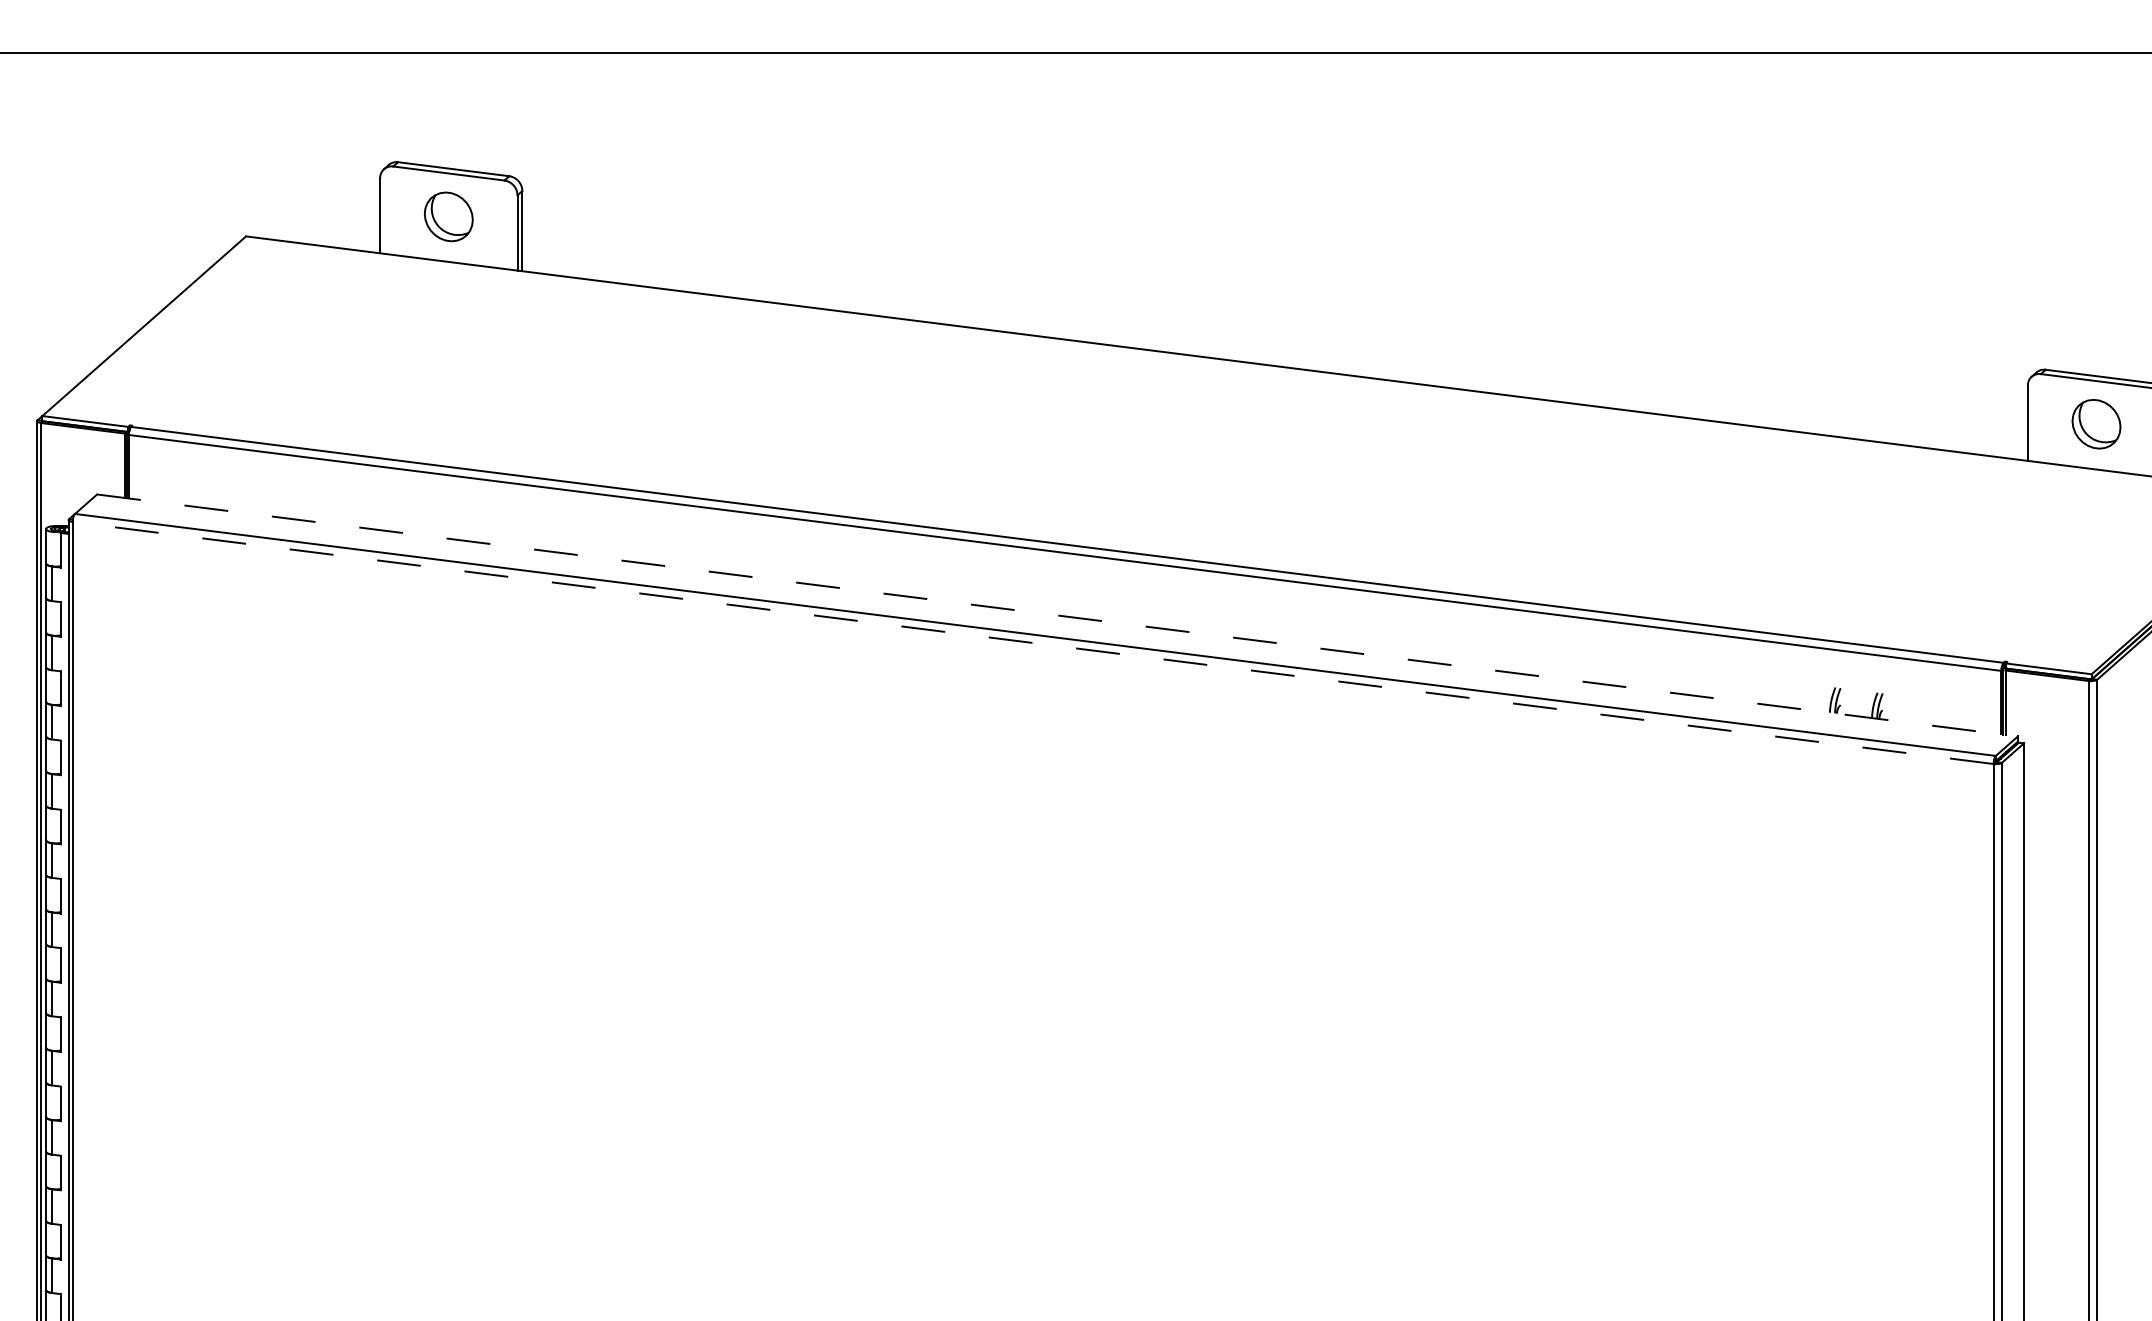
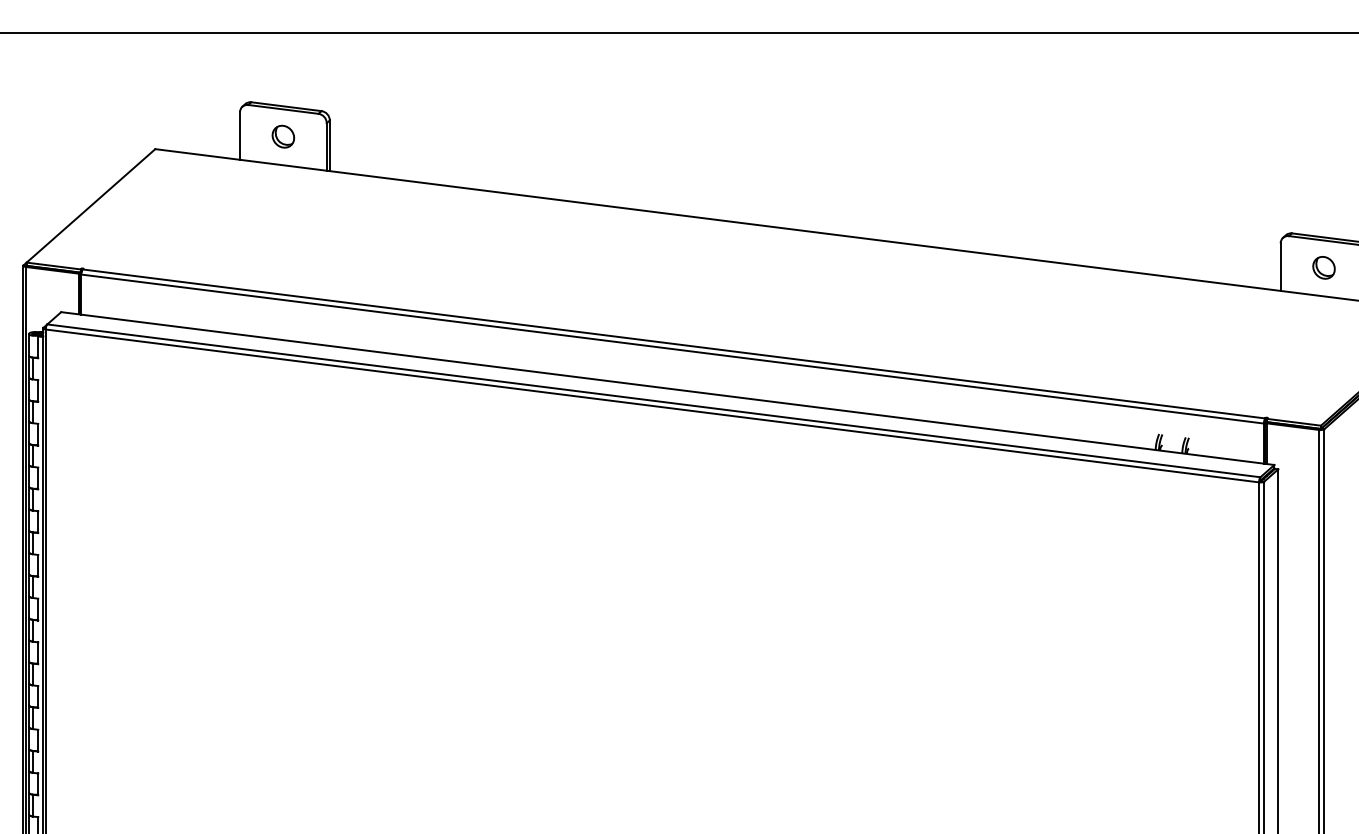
part: (449, 216) -> (283, 136), size x0.71
part: (2095, 423) -> (1323, 267), size x0.71
line: (1058, 615) -> (668, 388), dashed -> solid
line: (1031, 642) -> (651, 405), dashed -> solid

